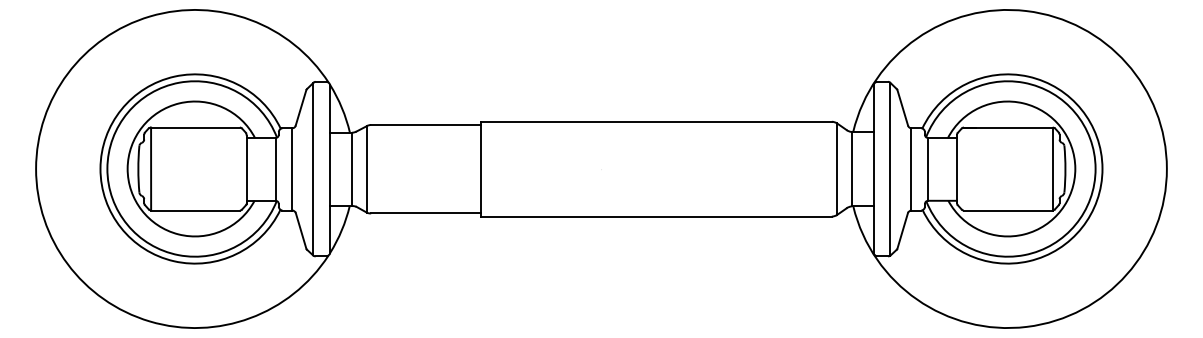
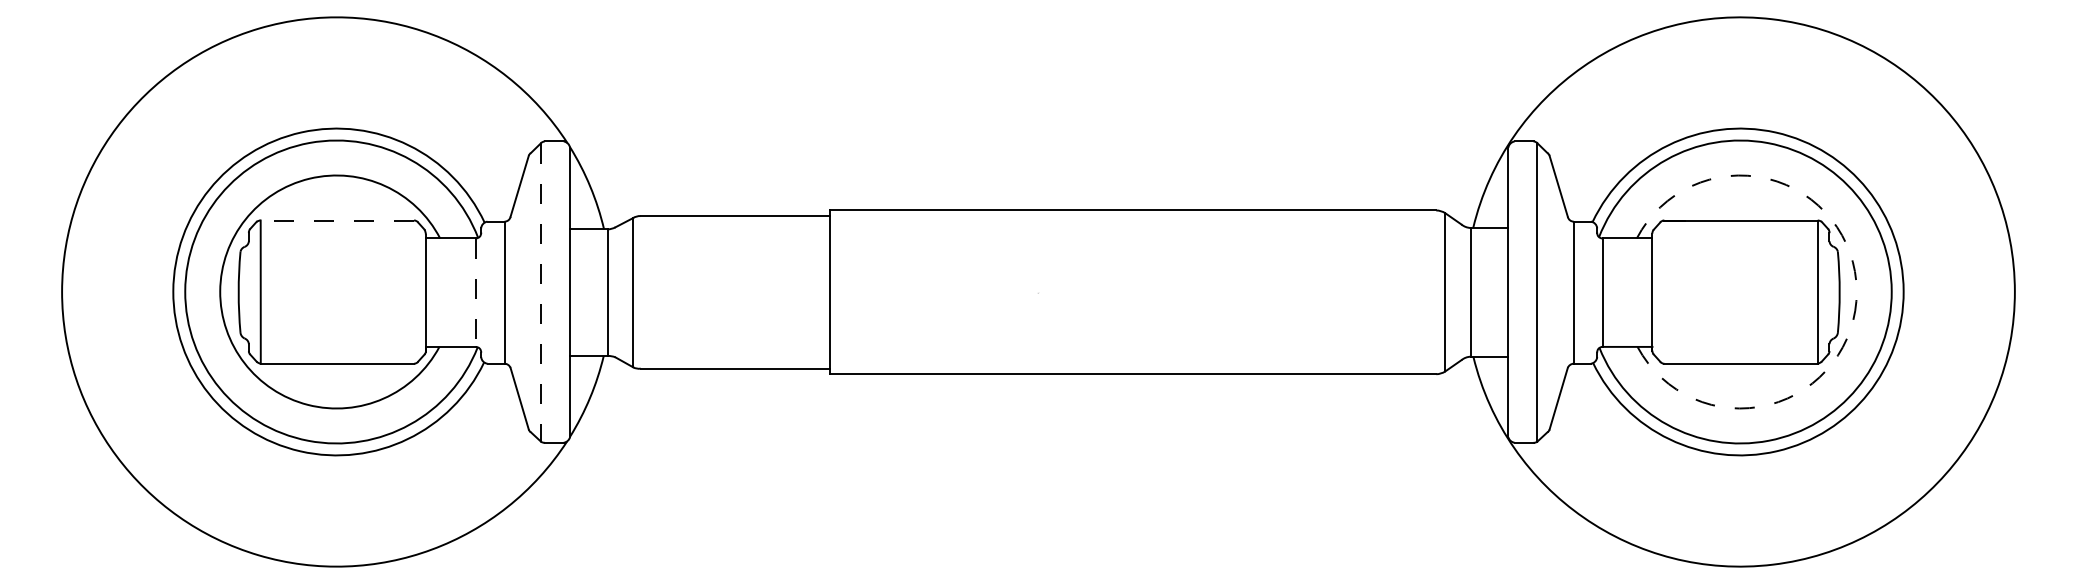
line: (194, 127) -> (335, 220), solid -> dashed
arc: (1075, 168) -> (1857, 291), solid -> dashed
line: (275, 169) -> (475, 292), solid -> dashed
line: (313, 169) -> (541, 292), solid -> dashed

